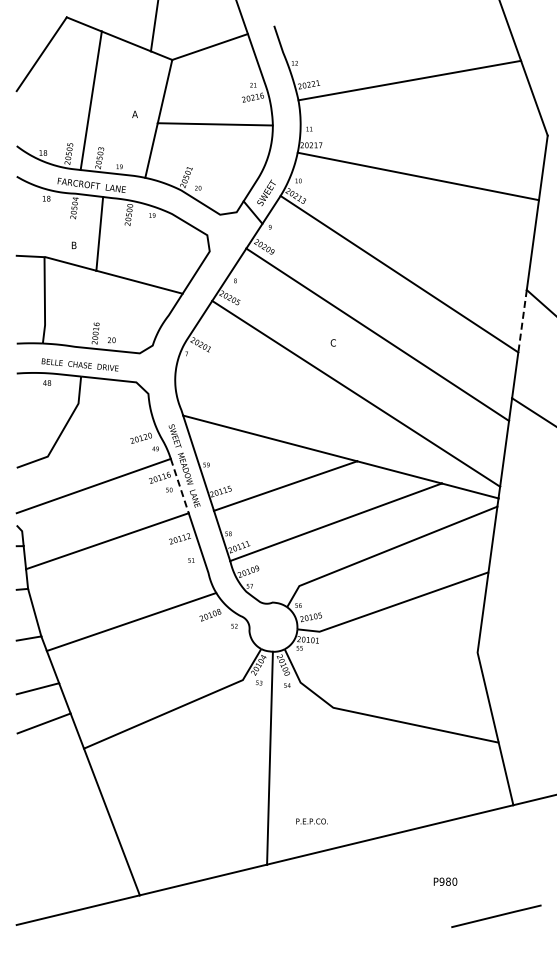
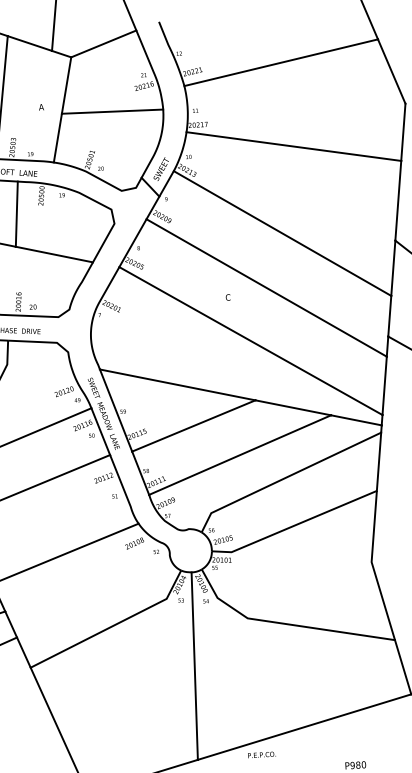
line: (522, 321) -> (393, 268), dashed -> solid
line: (179, 486) -> (100, 432), dashed -> solid
text: (311, 821) -> (261, 754), moved

